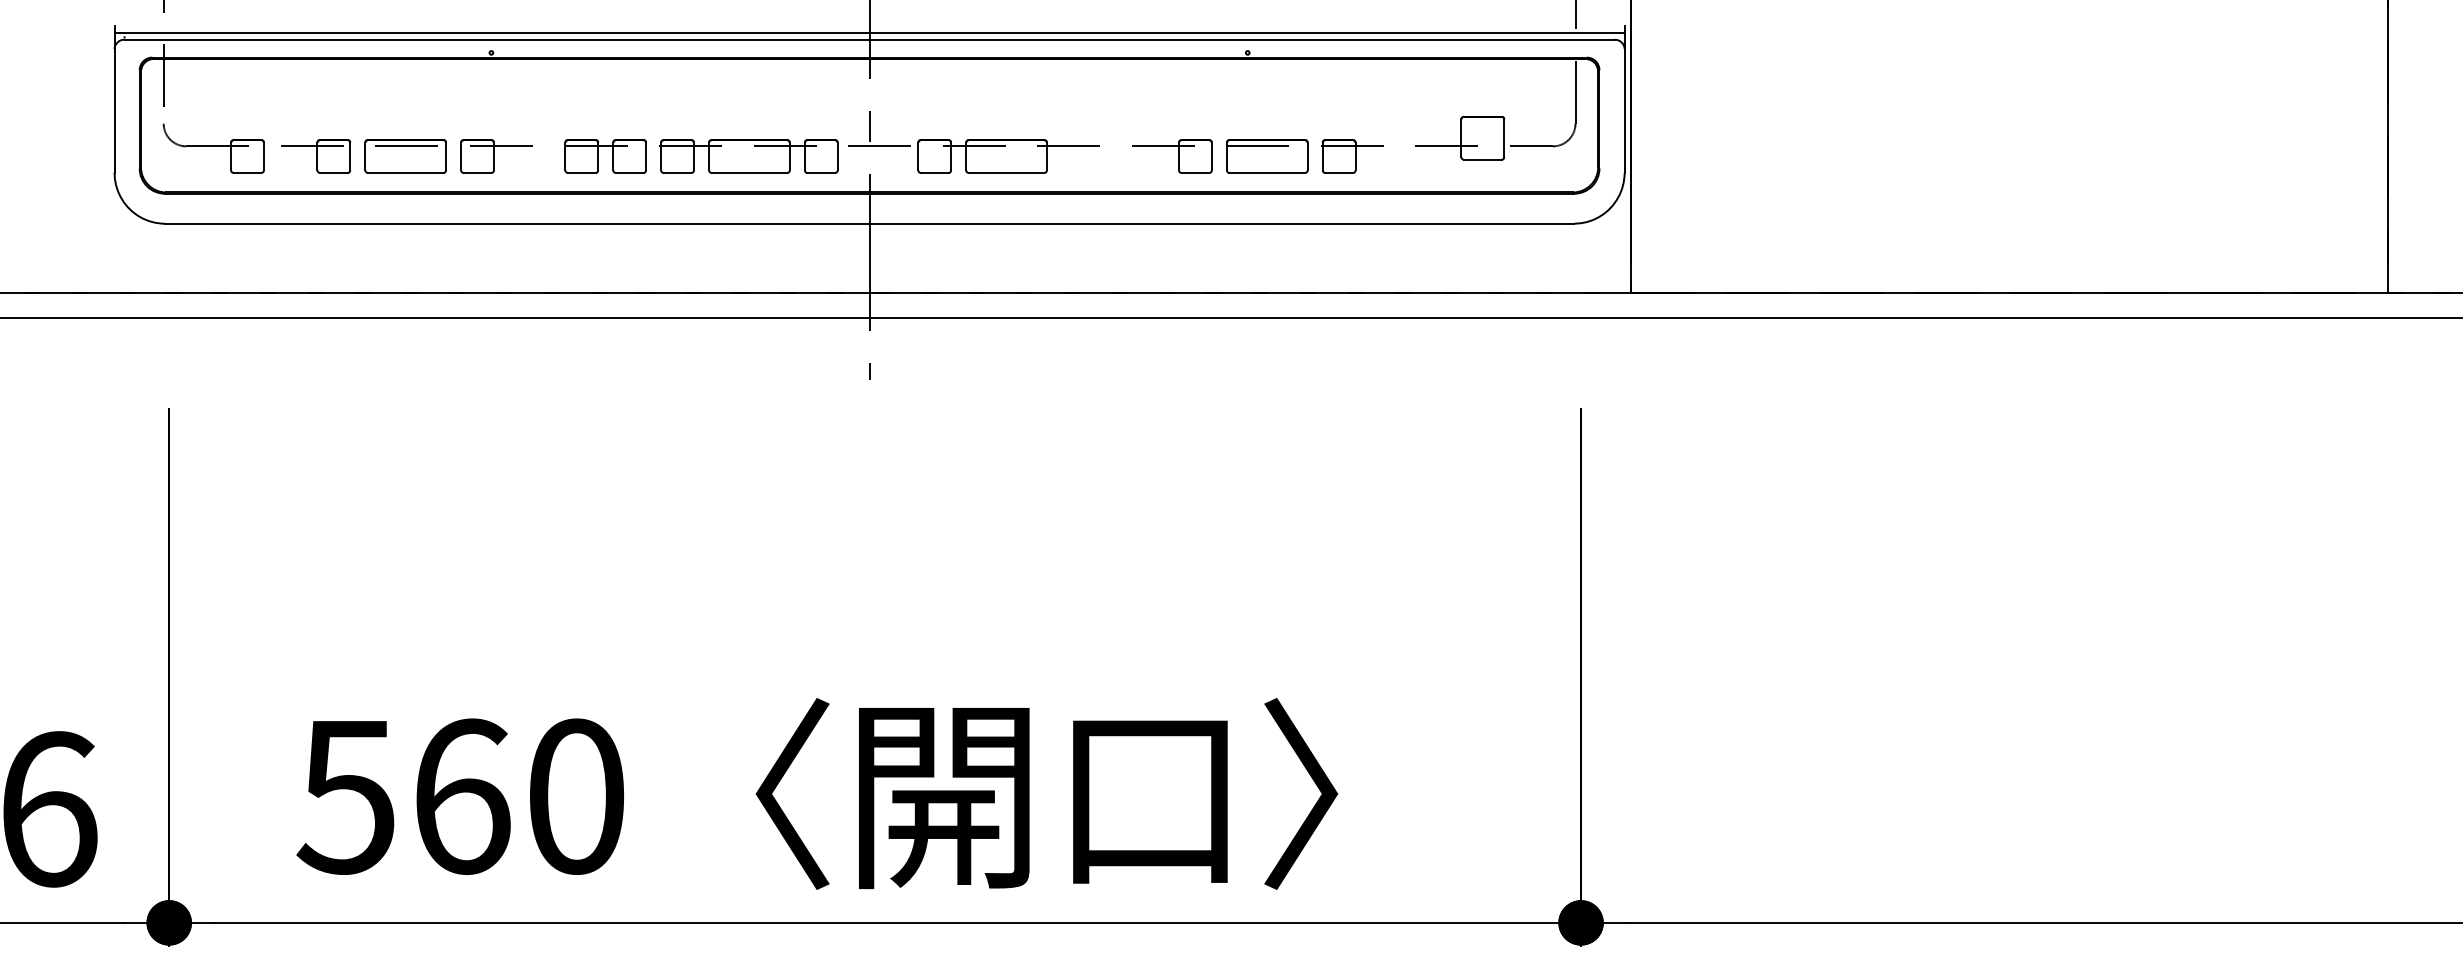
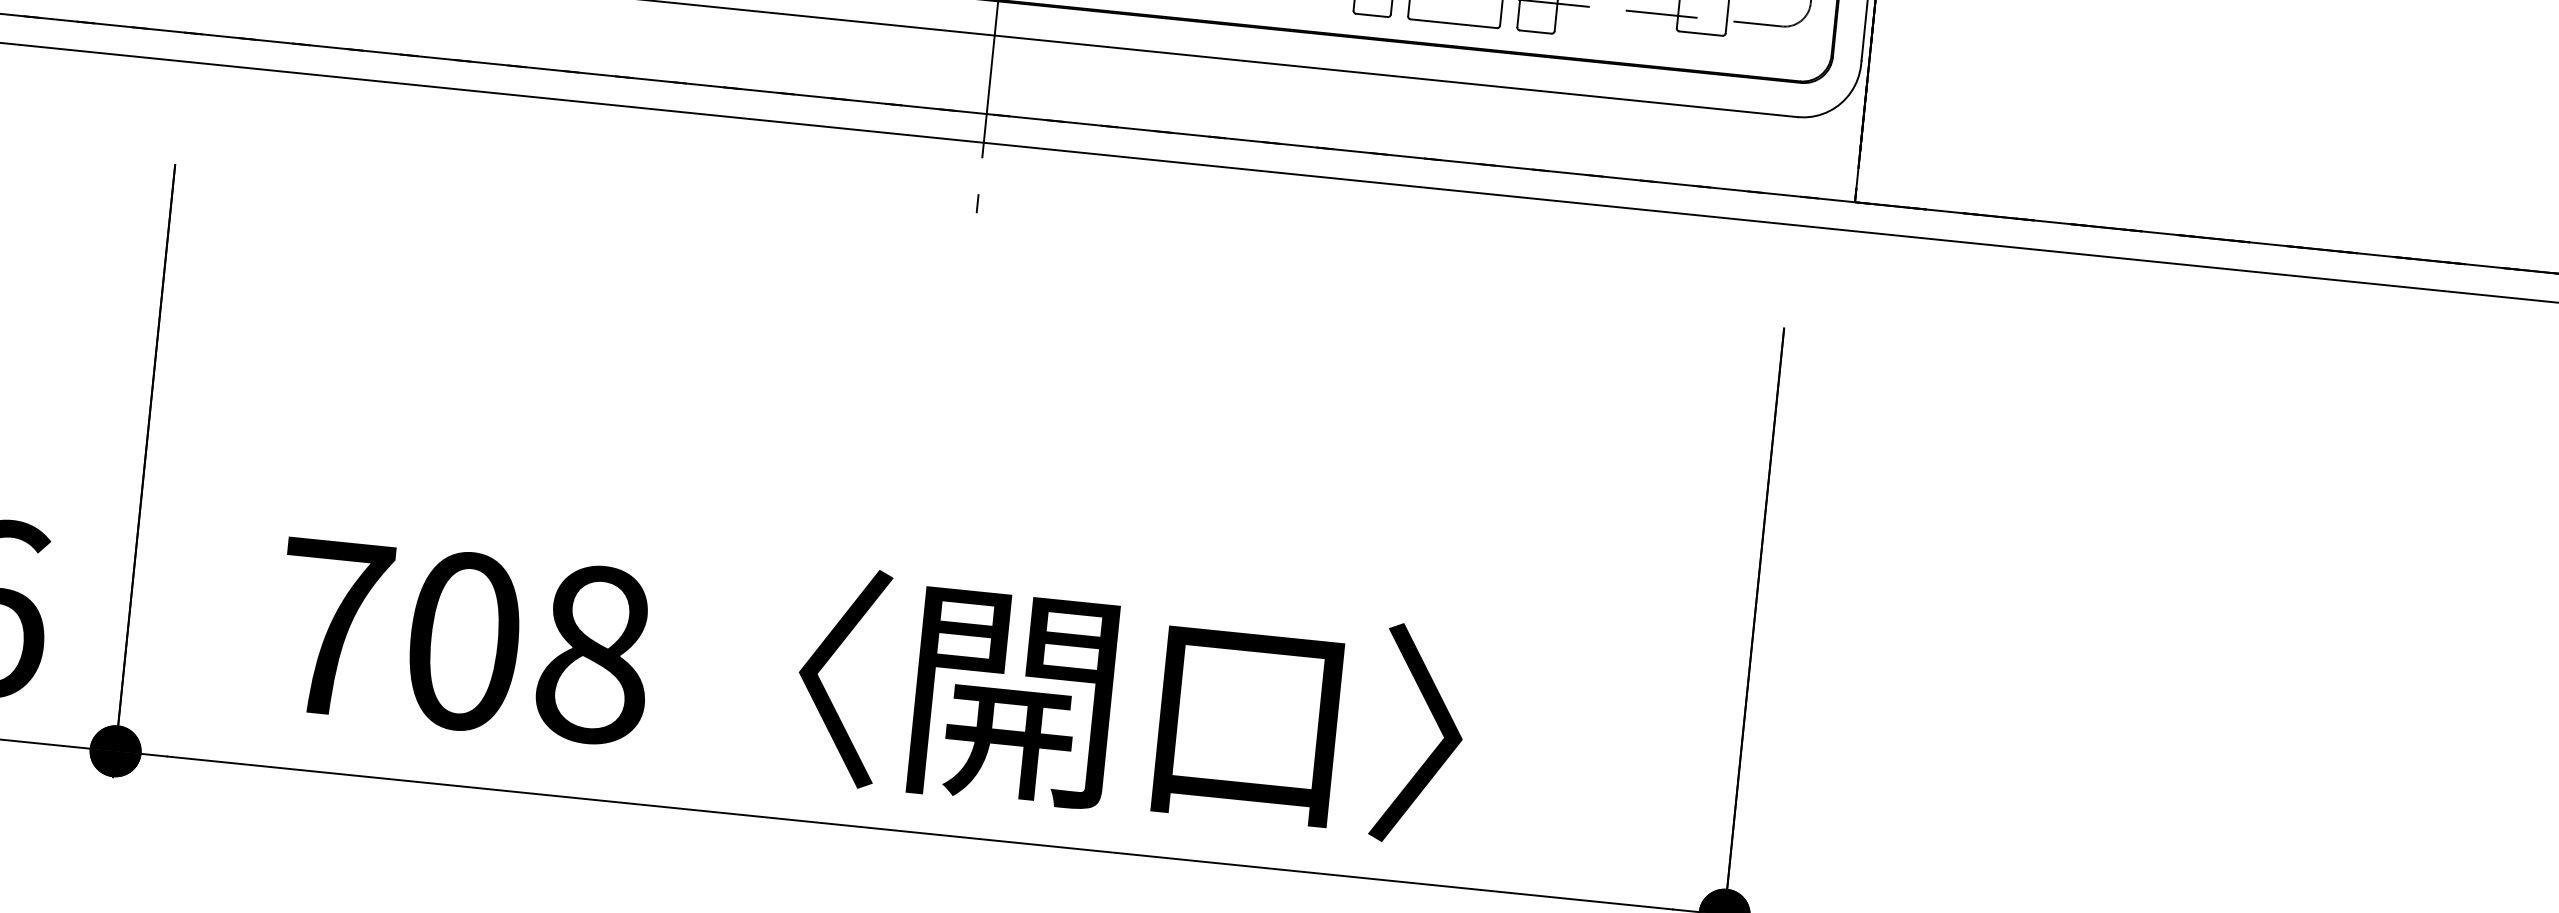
text: (460, 796) -> (462, 640), 560 -> 708

